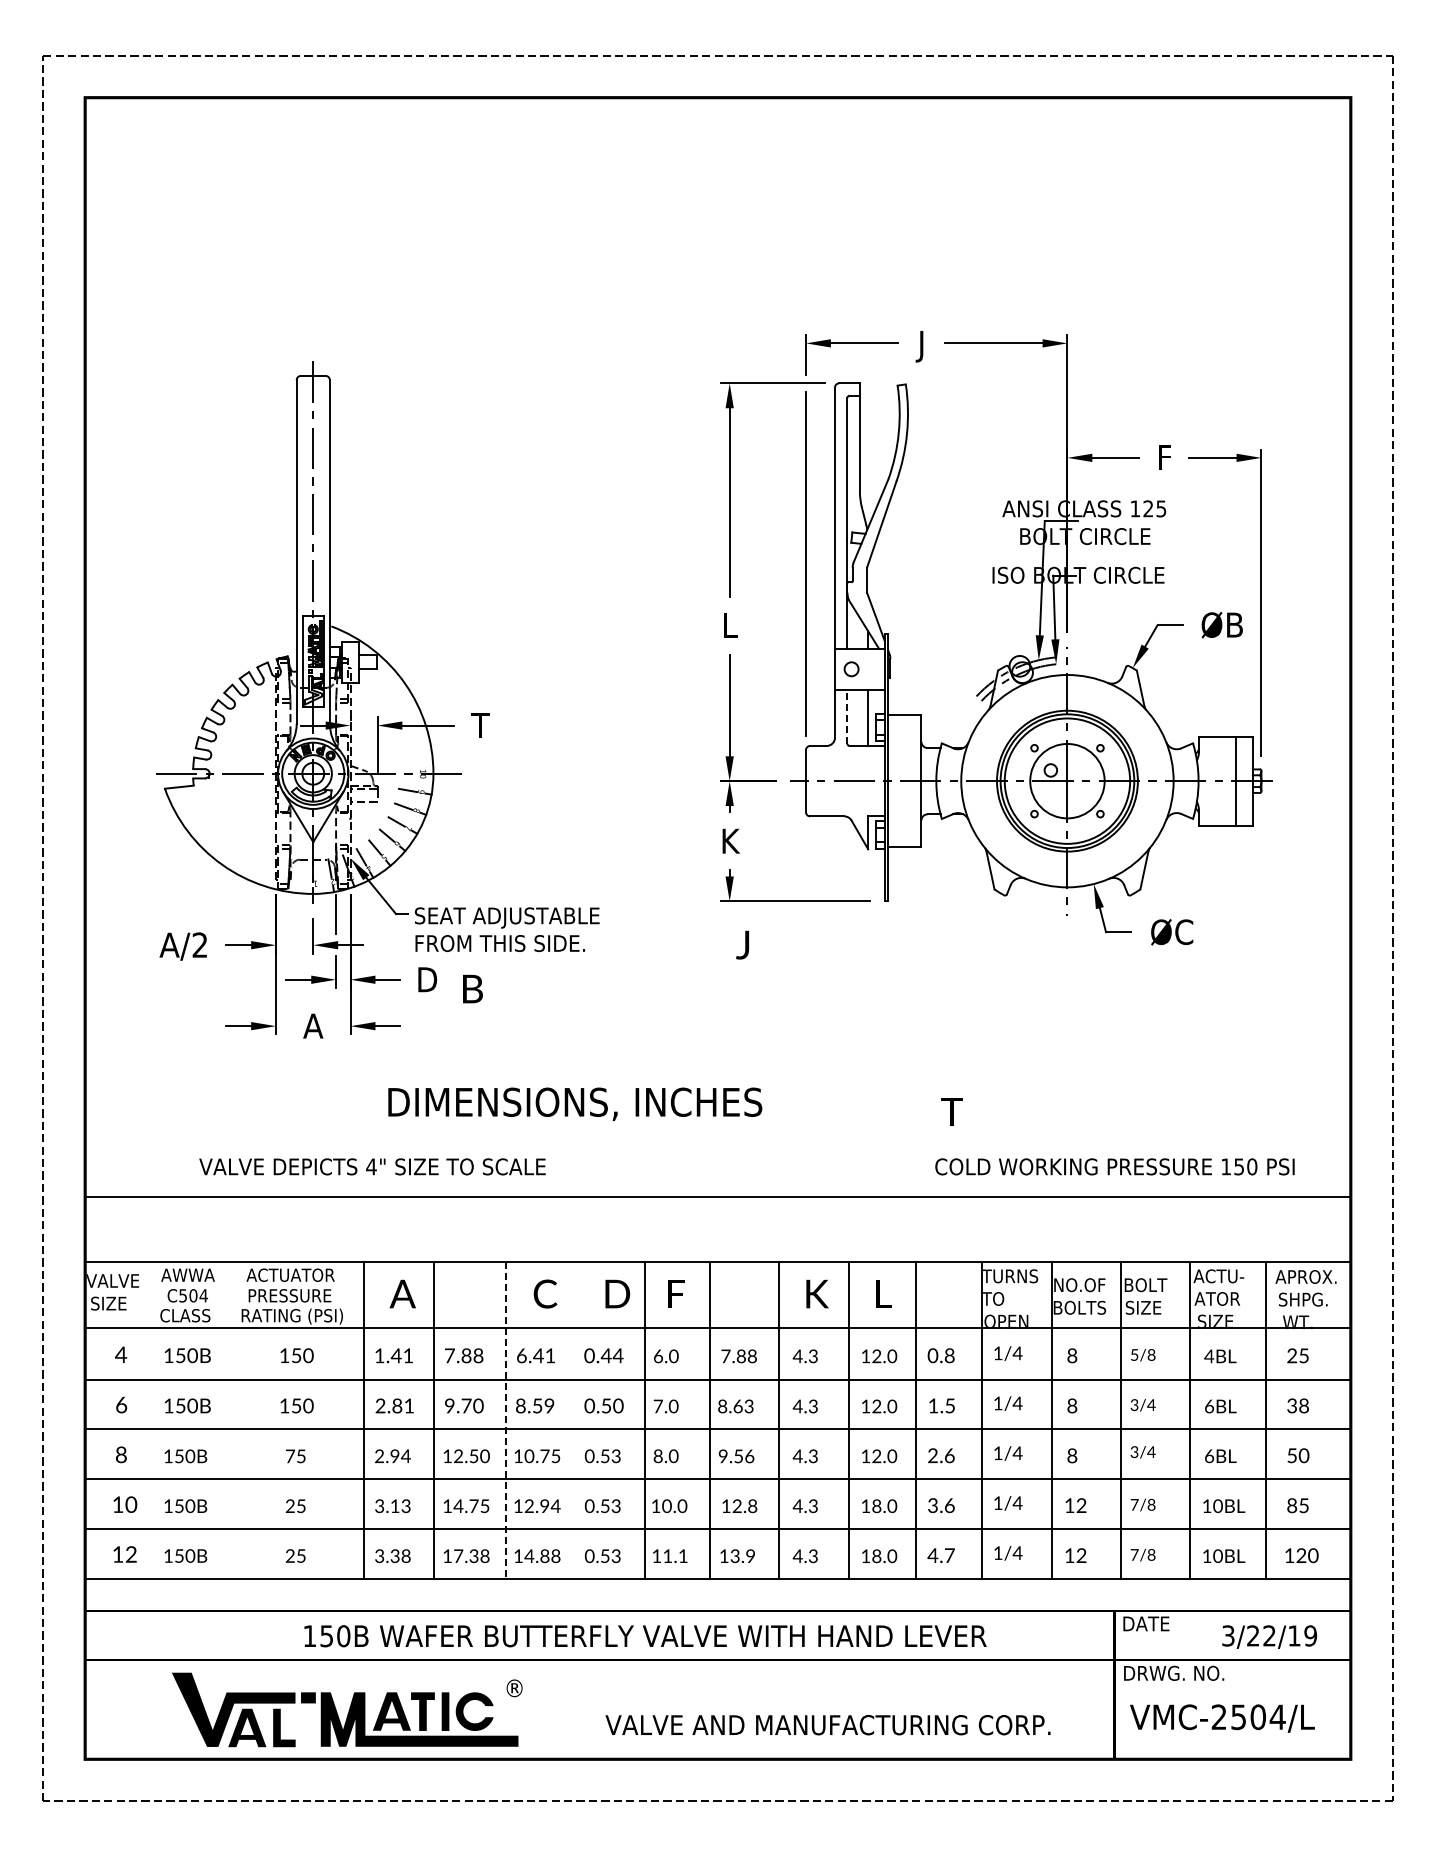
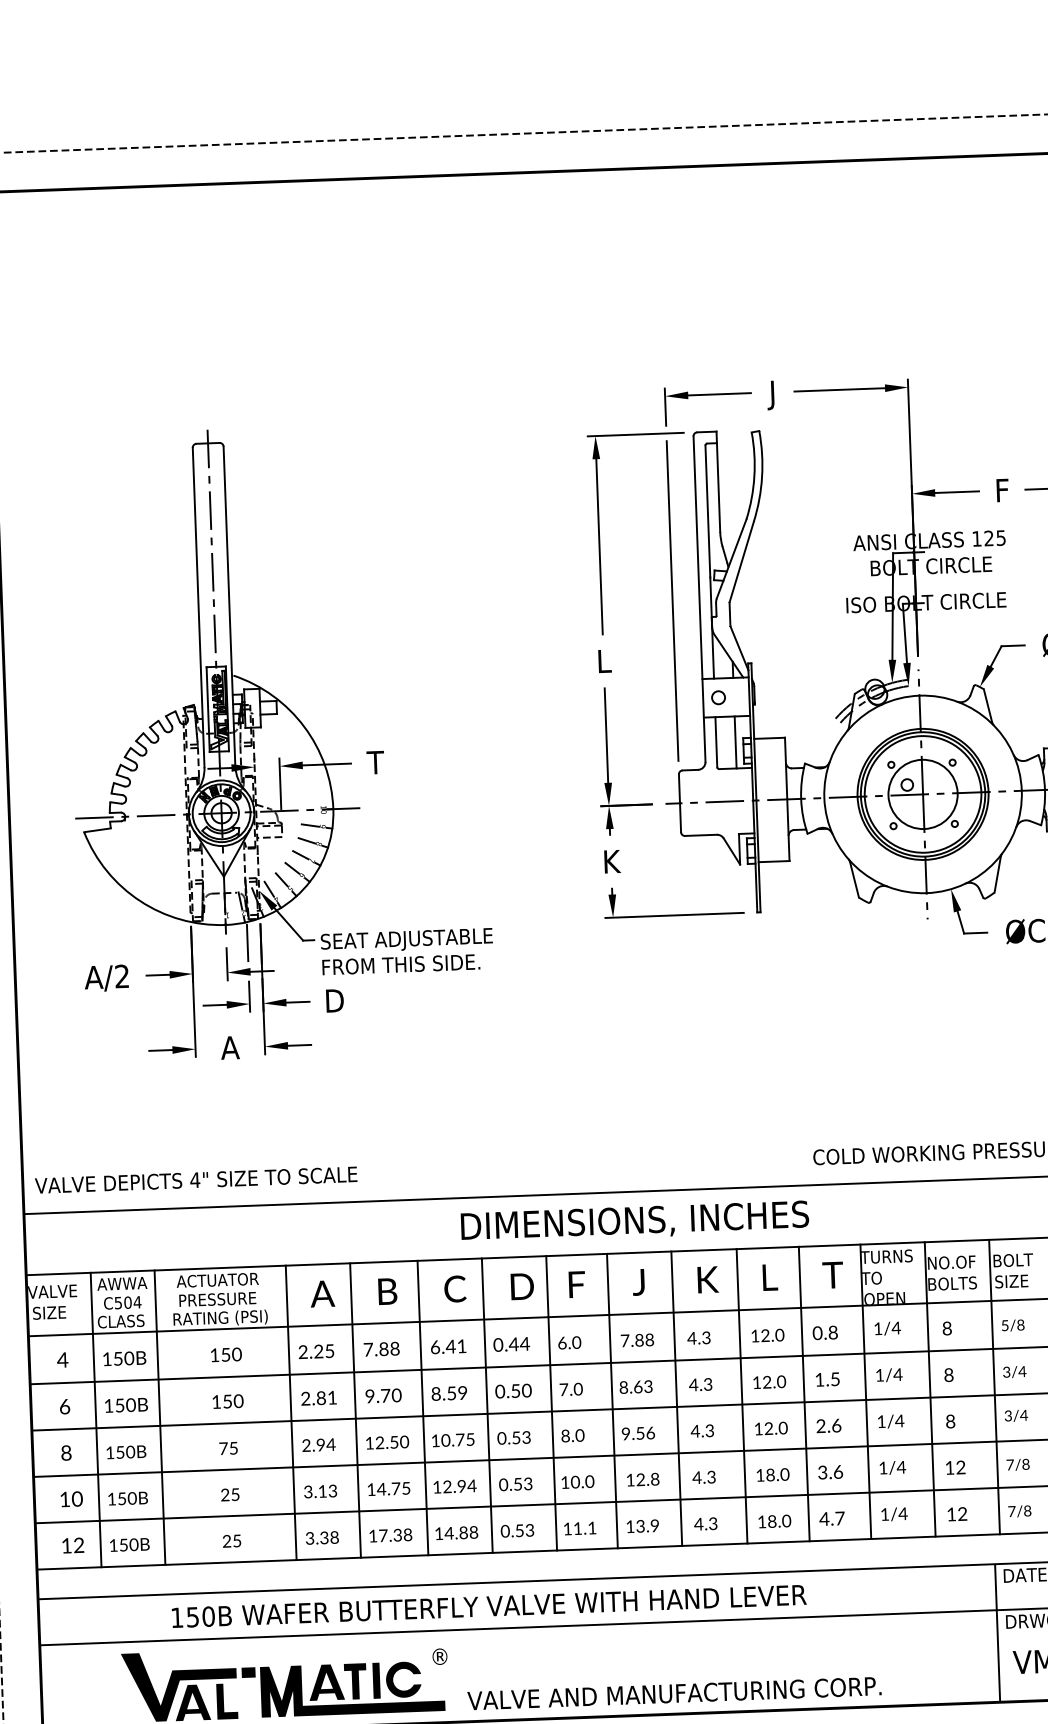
line: (847, 716) -> (716, 741), dashed -> solid
text: (742, 944) -> (638, 1281), moved
text: (472, 988) -> (387, 1291), moved
text: (575, 1103) -> (635, 1221), moved
text: (951, 1111) -> (832, 1274), moved
text: (372, 1166) -> (196, 1179), moved
text: (393, 1355) -> (316, 1351), 1.41 -> 2.25
line: (154, 1420) -> (96, 1419), added
line: (223, 1420) -> (160, 1417), added
line: (575, 1420) -> (487, 1405), added
line: (506, 1421) -> (423, 1408), dashed -> solid
text: (645, 1636) -> (489, 1606), moved
text: (827, 1725) -> (674, 1693), moved

